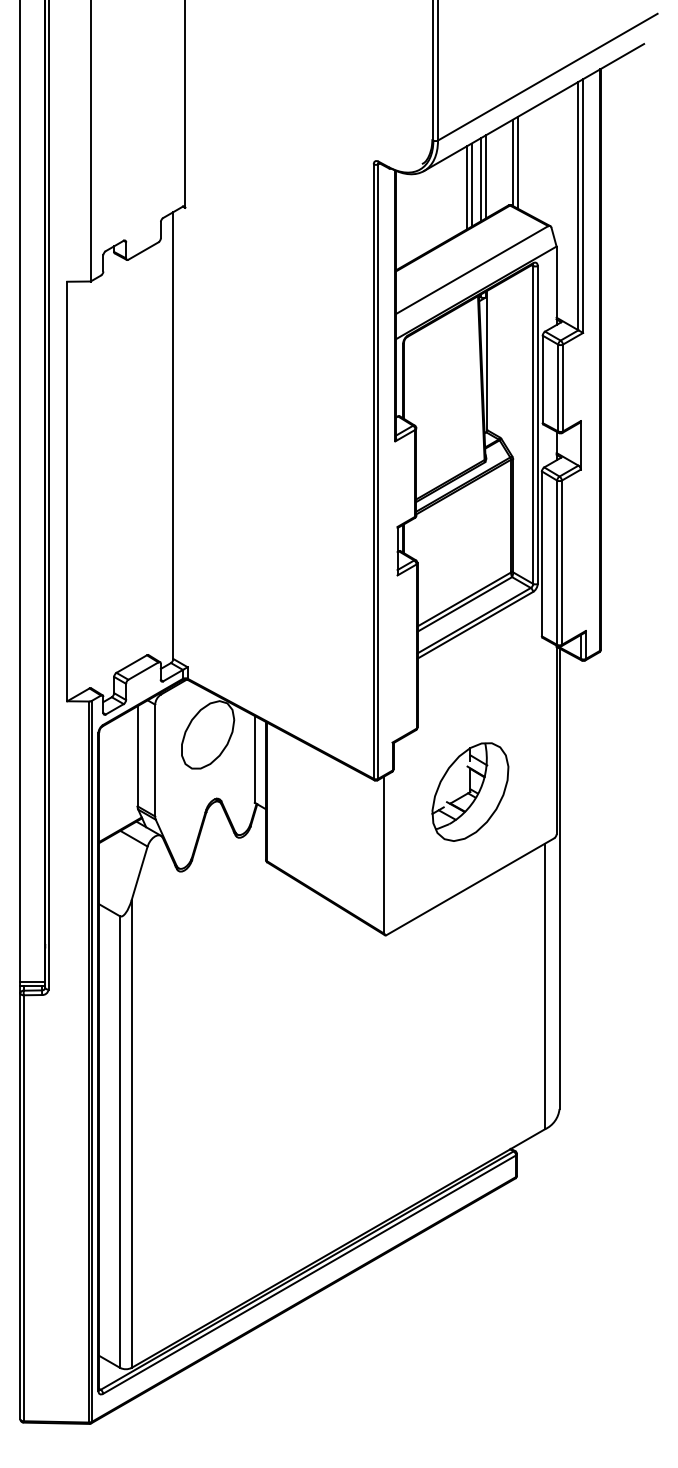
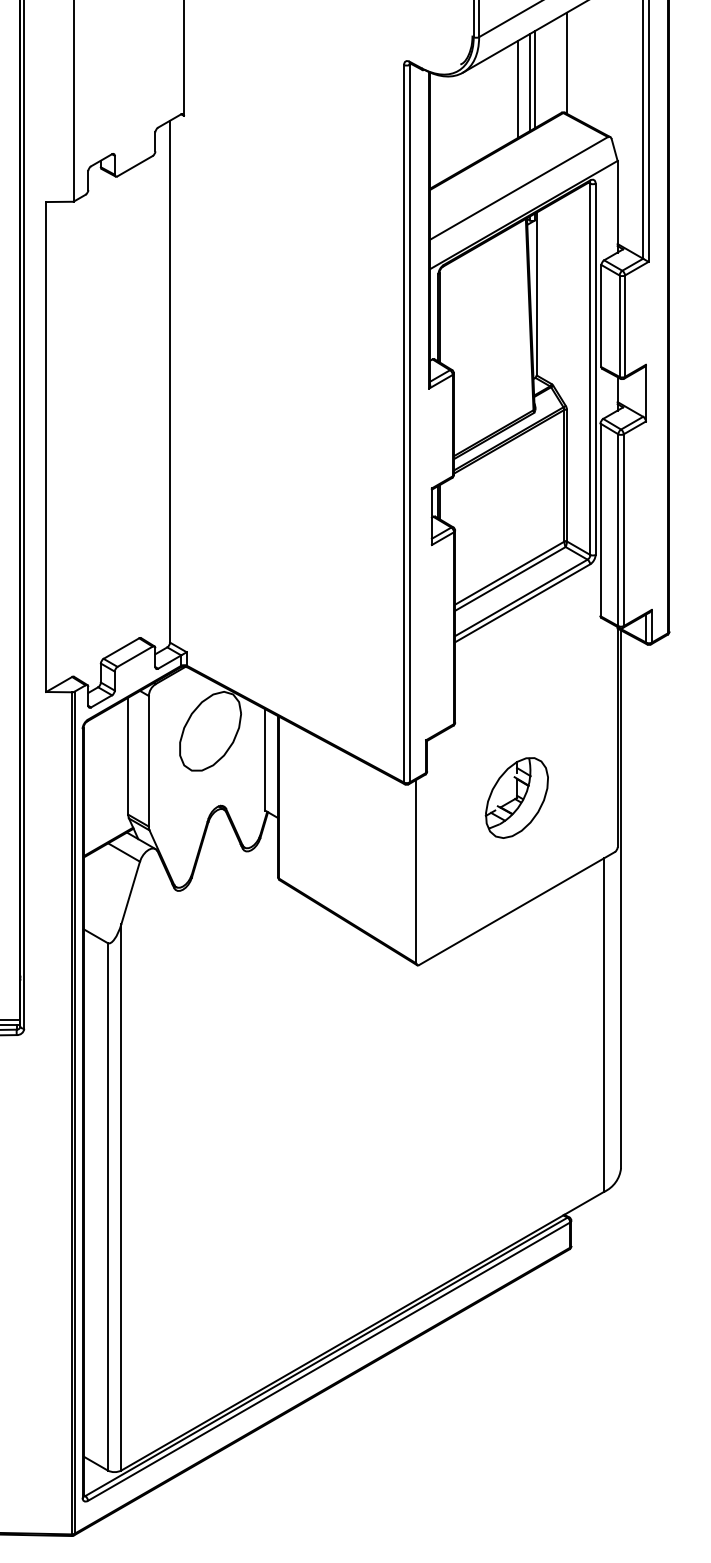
line: (517, 162) -> (571, 62), removed
line: (466, 187) -> (512, 91), removed
part: (470, 791) -> (517, 797), size x0.7

